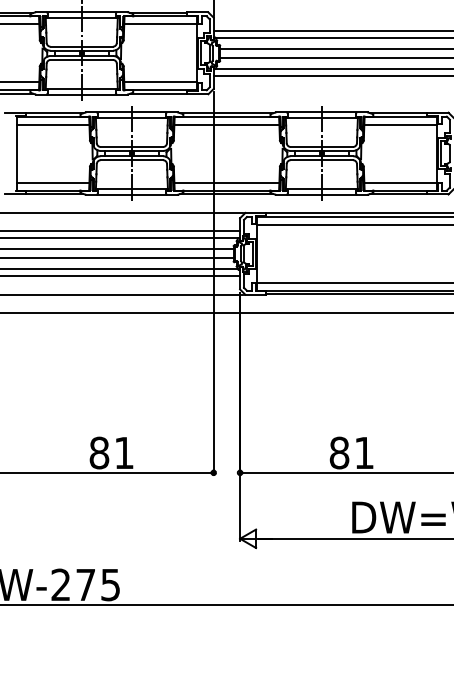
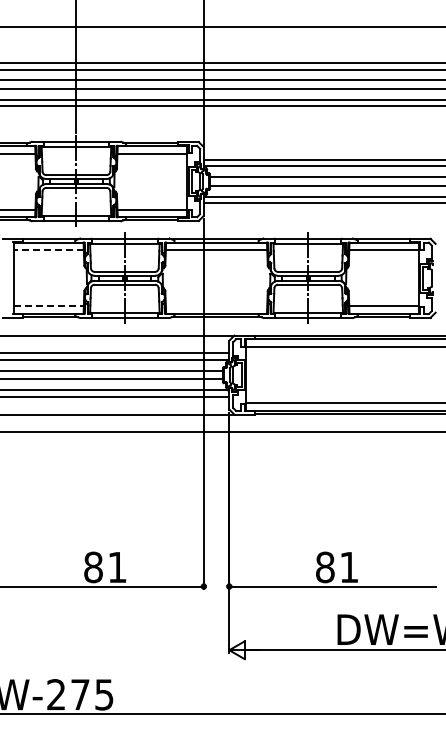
line: (52, 124) -> (48, 250), solid -> dashed
line: (52, 182) -> (48, 306), solid -> dashed
line: (226, 182) -> (216, 306), removed

